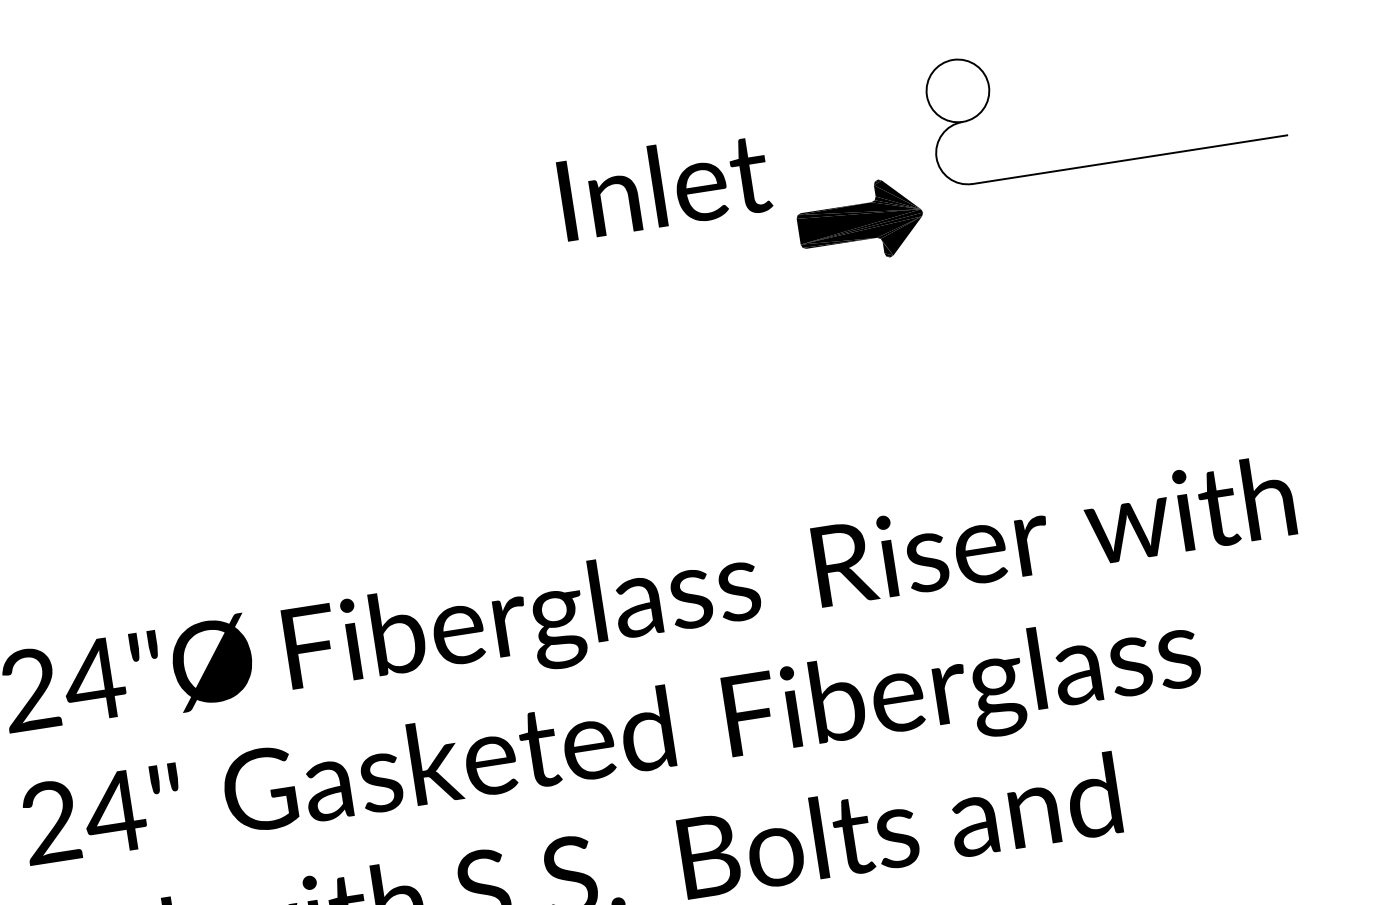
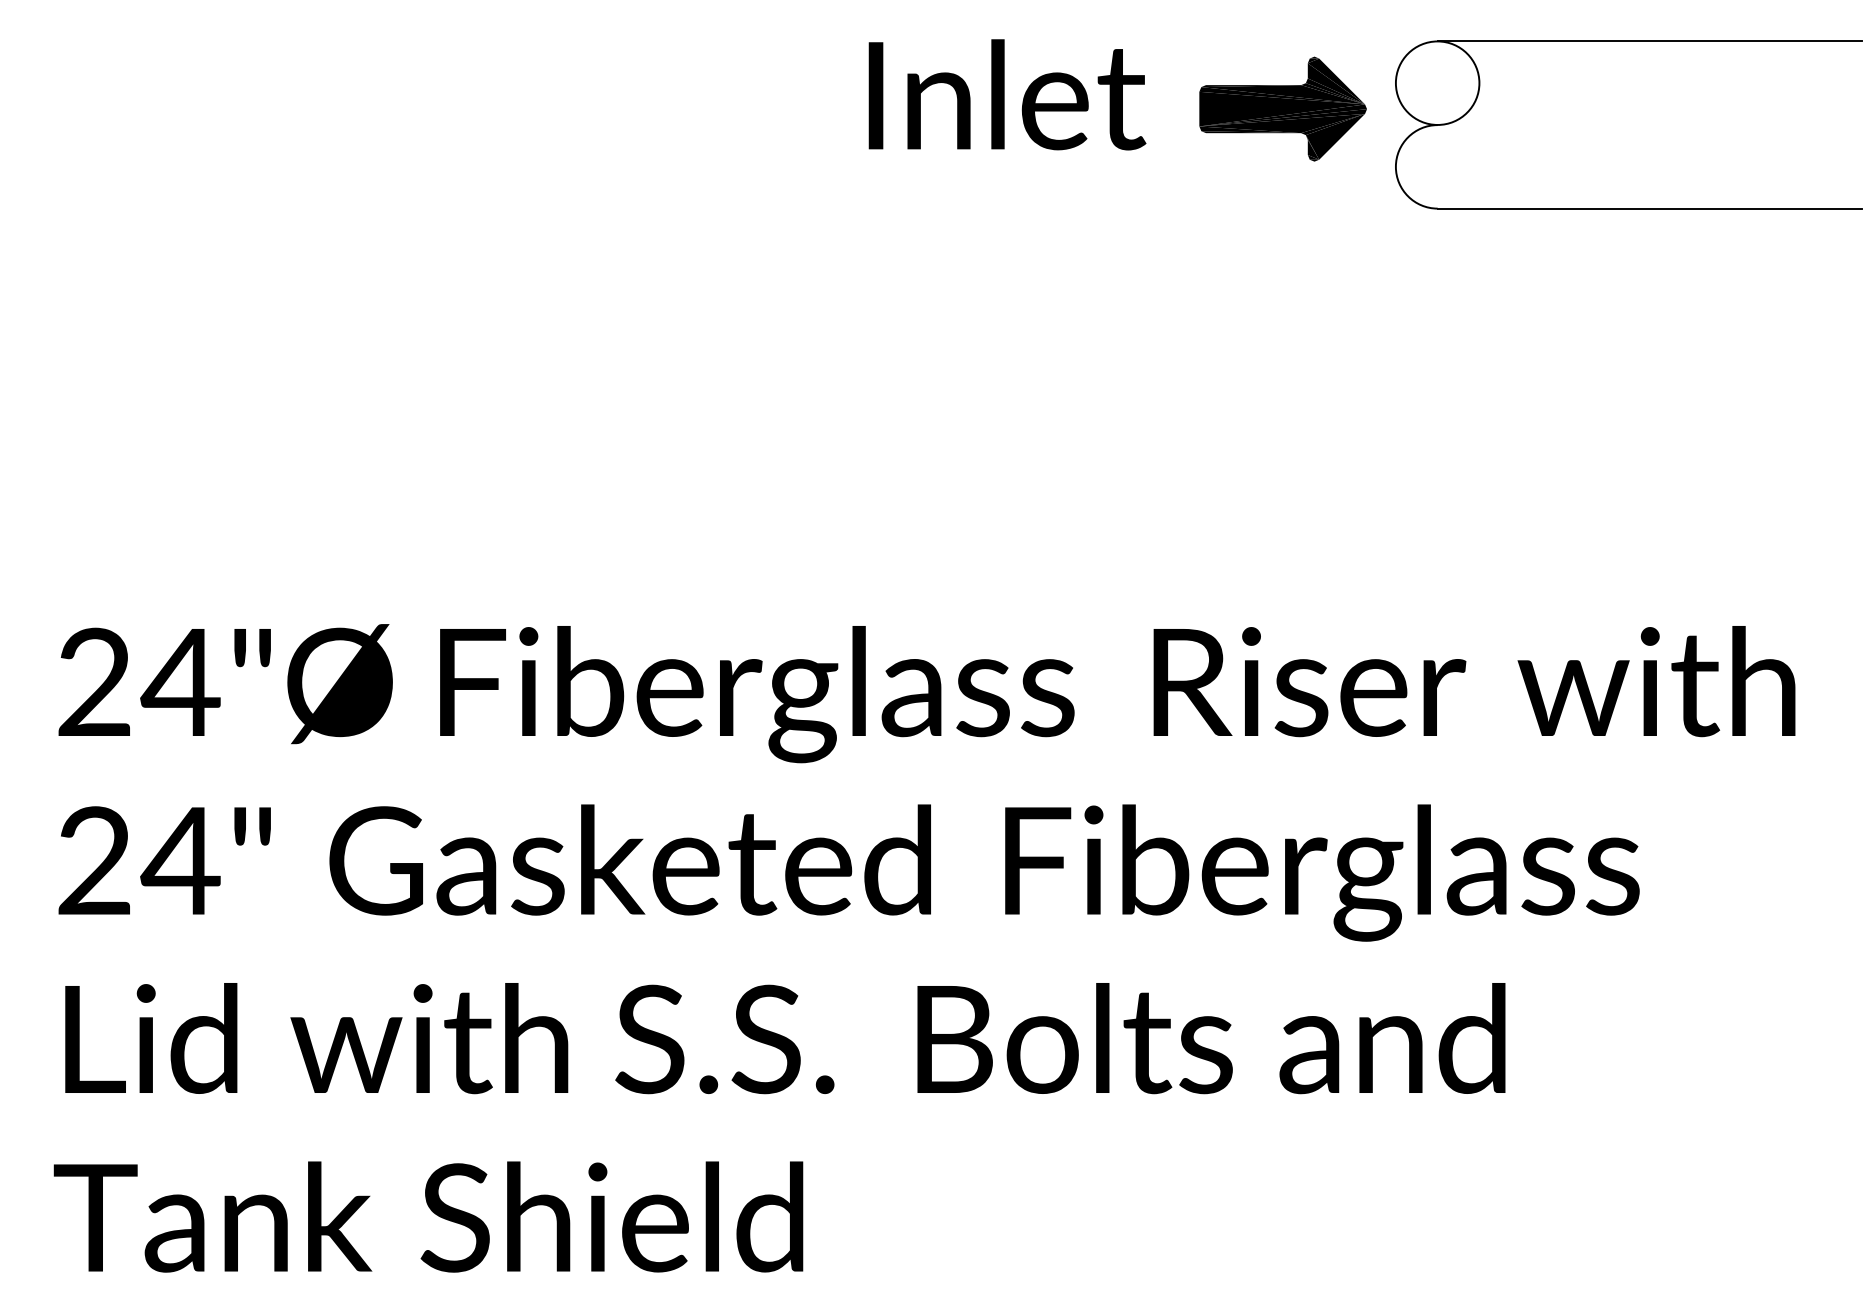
line: (1110, 35) -> (1649, 41), added
text: (664, 185) -> (1007, 94), moved
part: (860, 221) -> (1282, 108), moved

